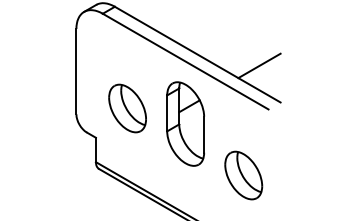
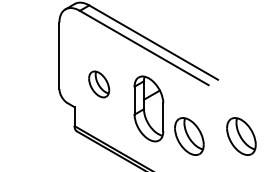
line: (259, 65) -> (201, 51), removed
part: (127, 108) -> (99, 84), size x0.7
part: (185, 123) -> (148, 108), moved
part: (310, 175) -> (241, 136), added

